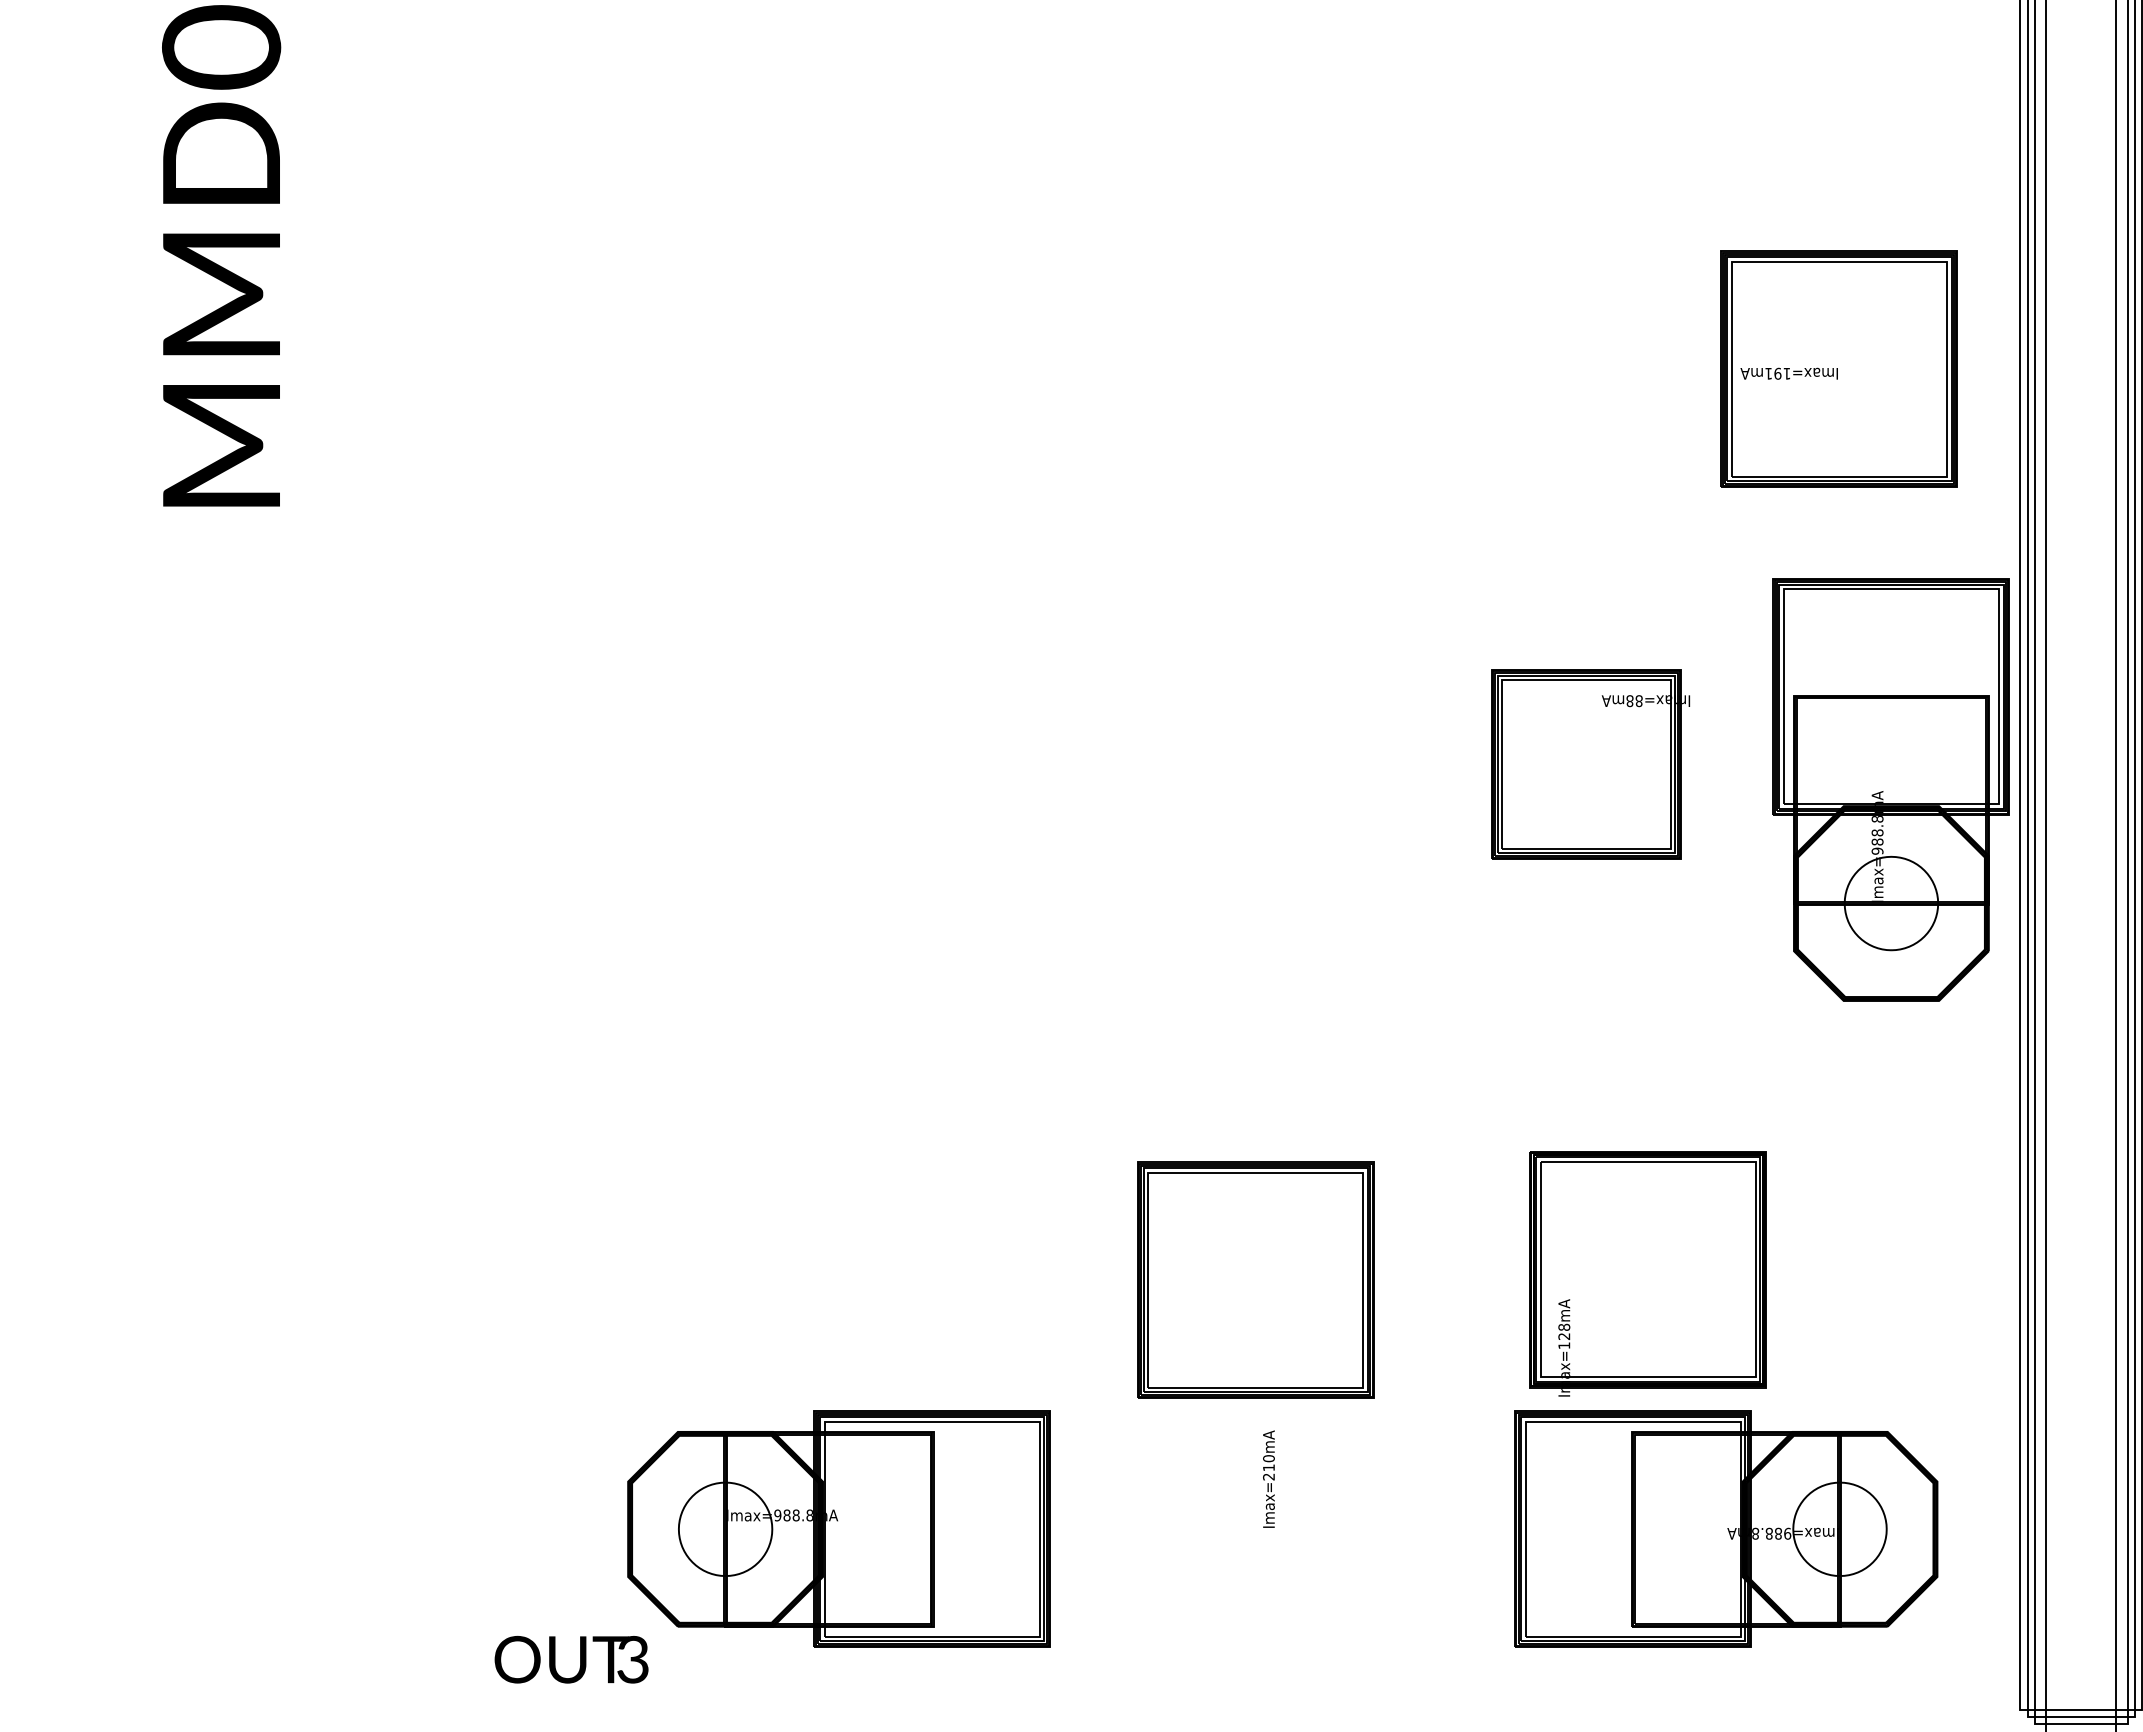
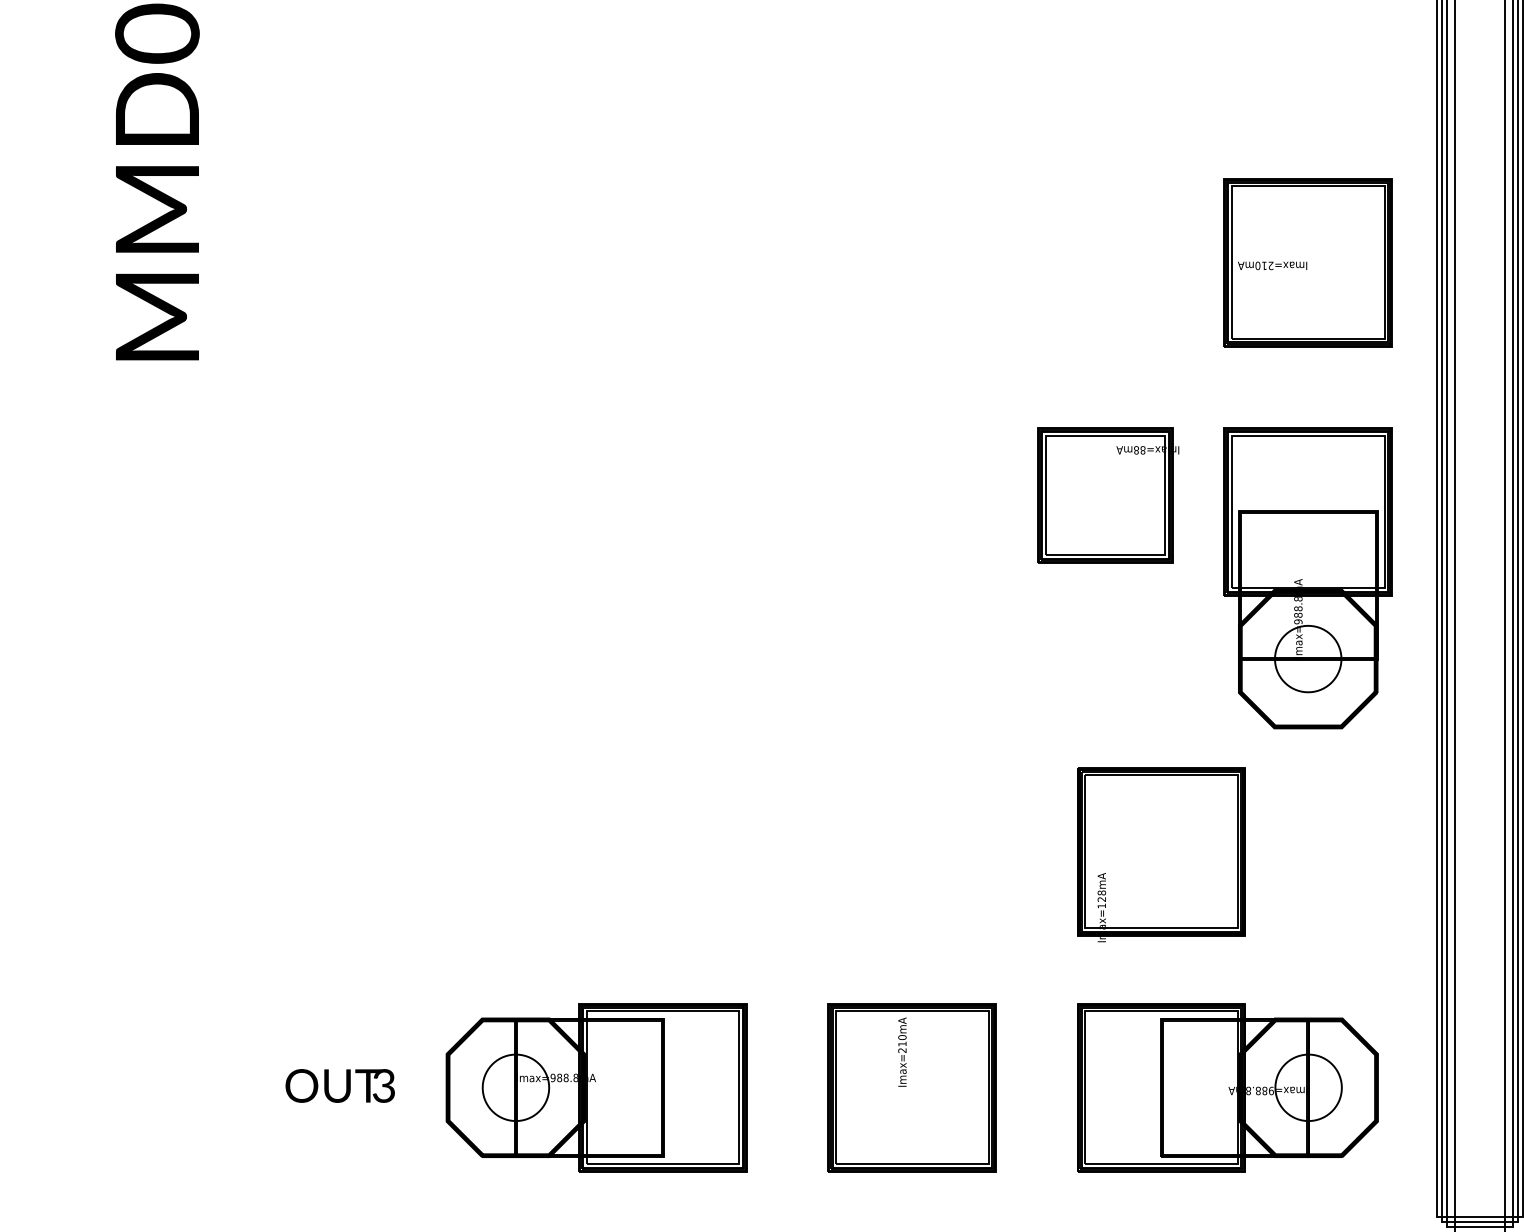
text: (1777, 373) -> (1264, 265), Imax=191mA -> Imax=210mA
part: (1590, 764) -> (1108, 495), moved
part: (1890, 789) -> (1307, 577), moved
part: (1647, 1273) -> (1161, 854), moved
part: (1255, 1279) -> (912, 1087), moved
text: (571, 1659) -> (340, 1085), moved

